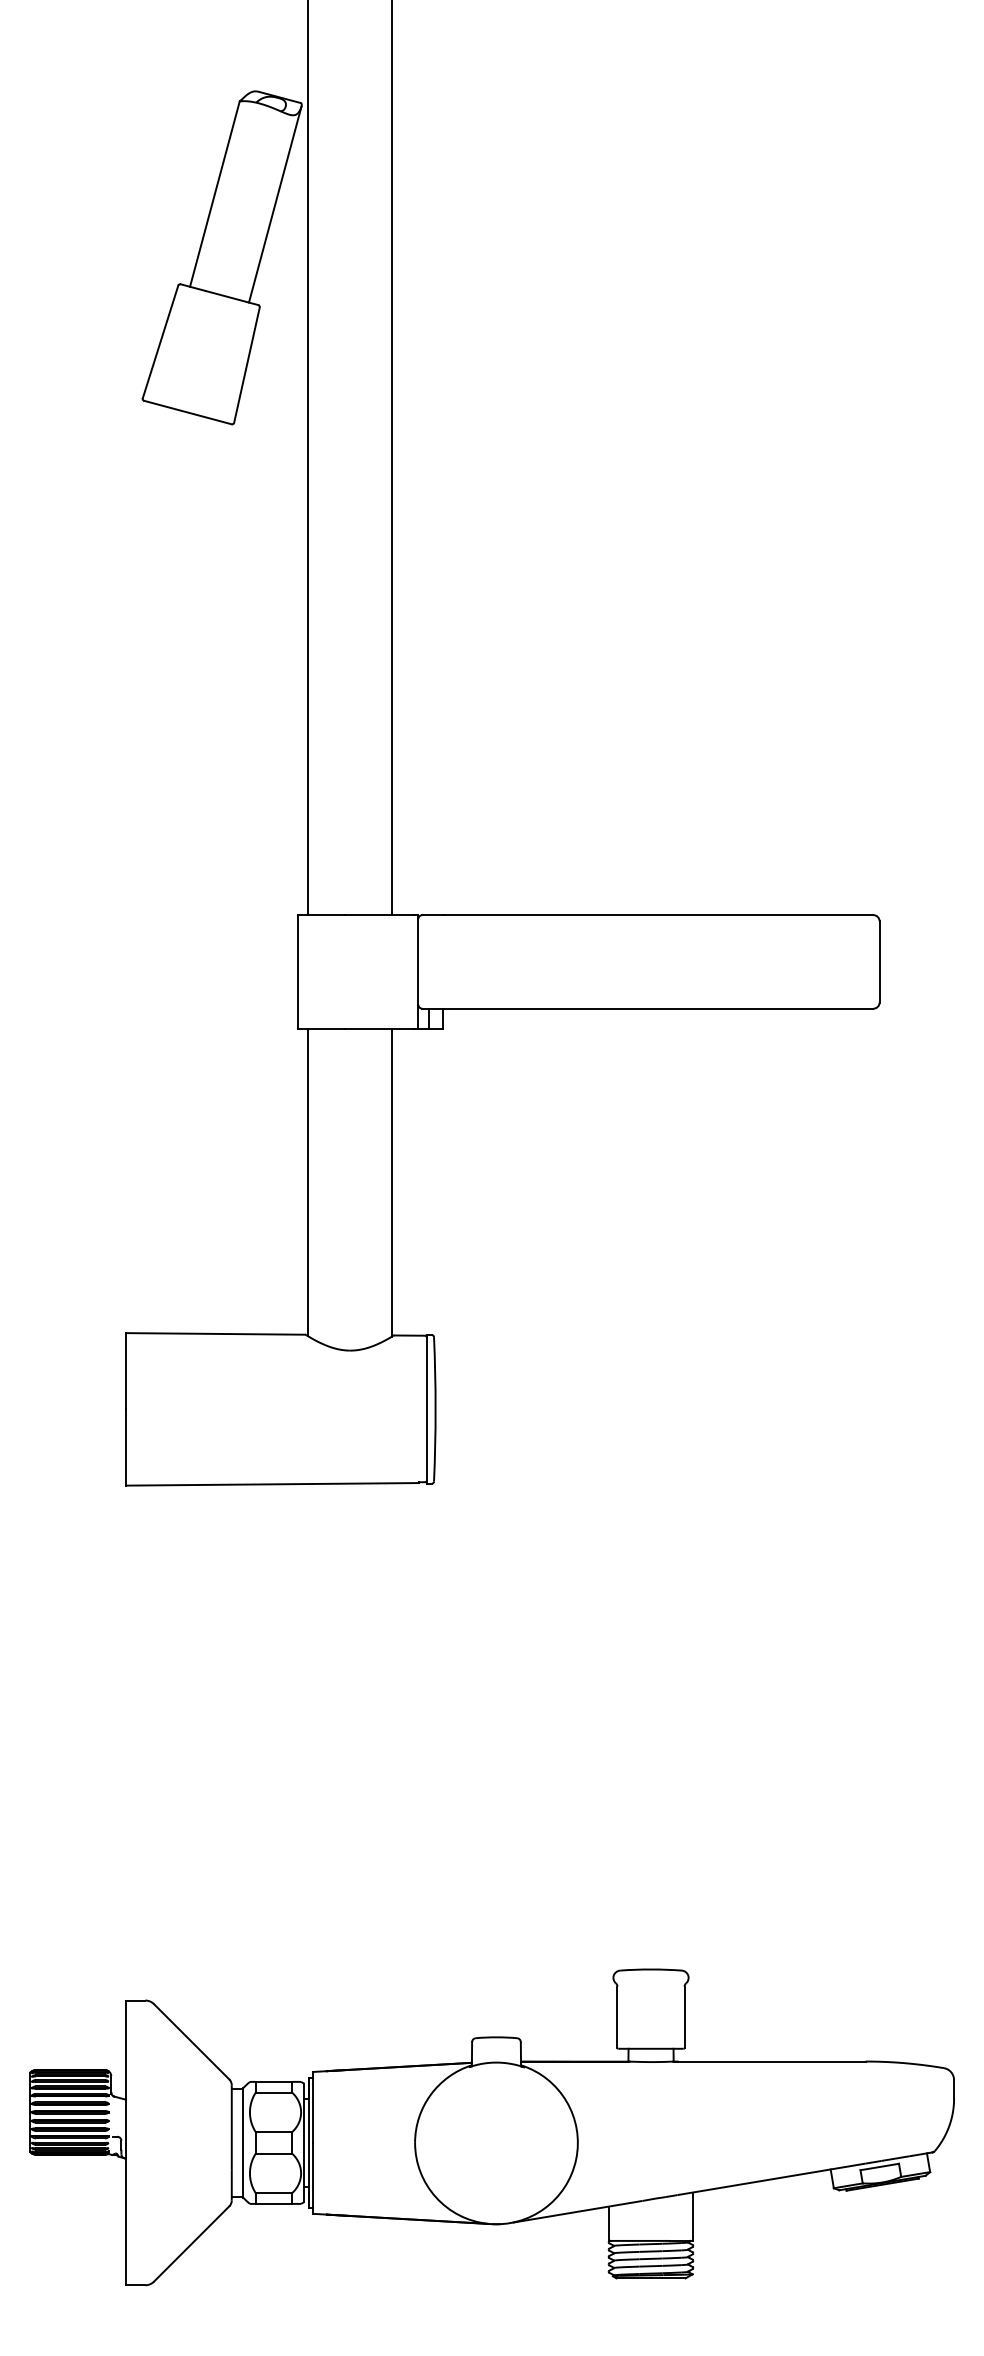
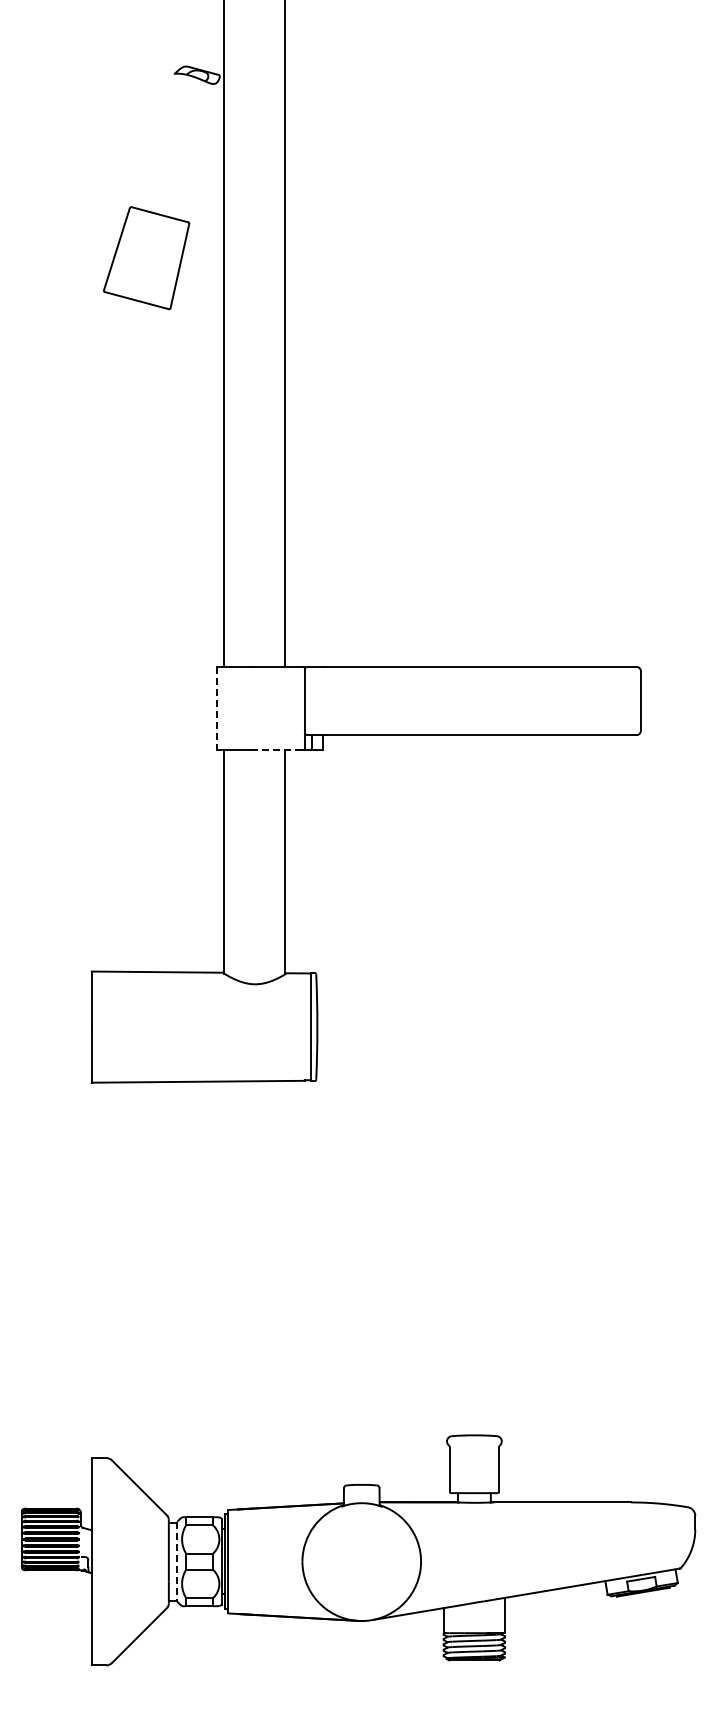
line: (214, 192) -> (156, 140), removed
line: (275, 203) -> (200, 148), removed
line: (298, 972) -> (217, 708), solid -> dashed
line: (379, 1028) -> (276, 749), solid -> dashed
line: (243, 2143) -> (177, 1562), solid -> dashed

